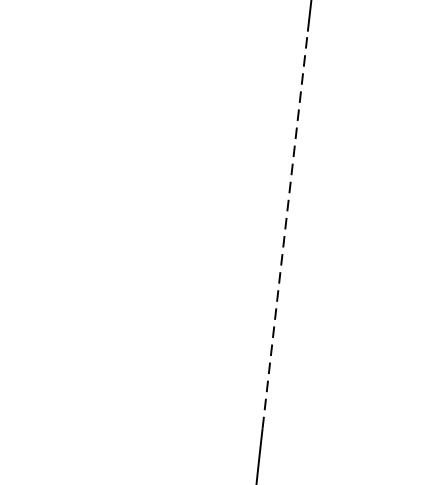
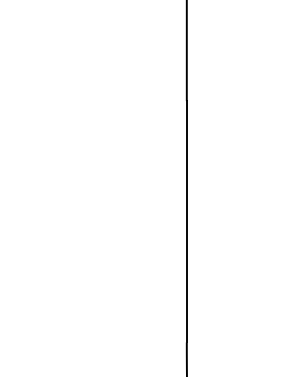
line: (284, 229) -> (186, 221), dashed -> solid

